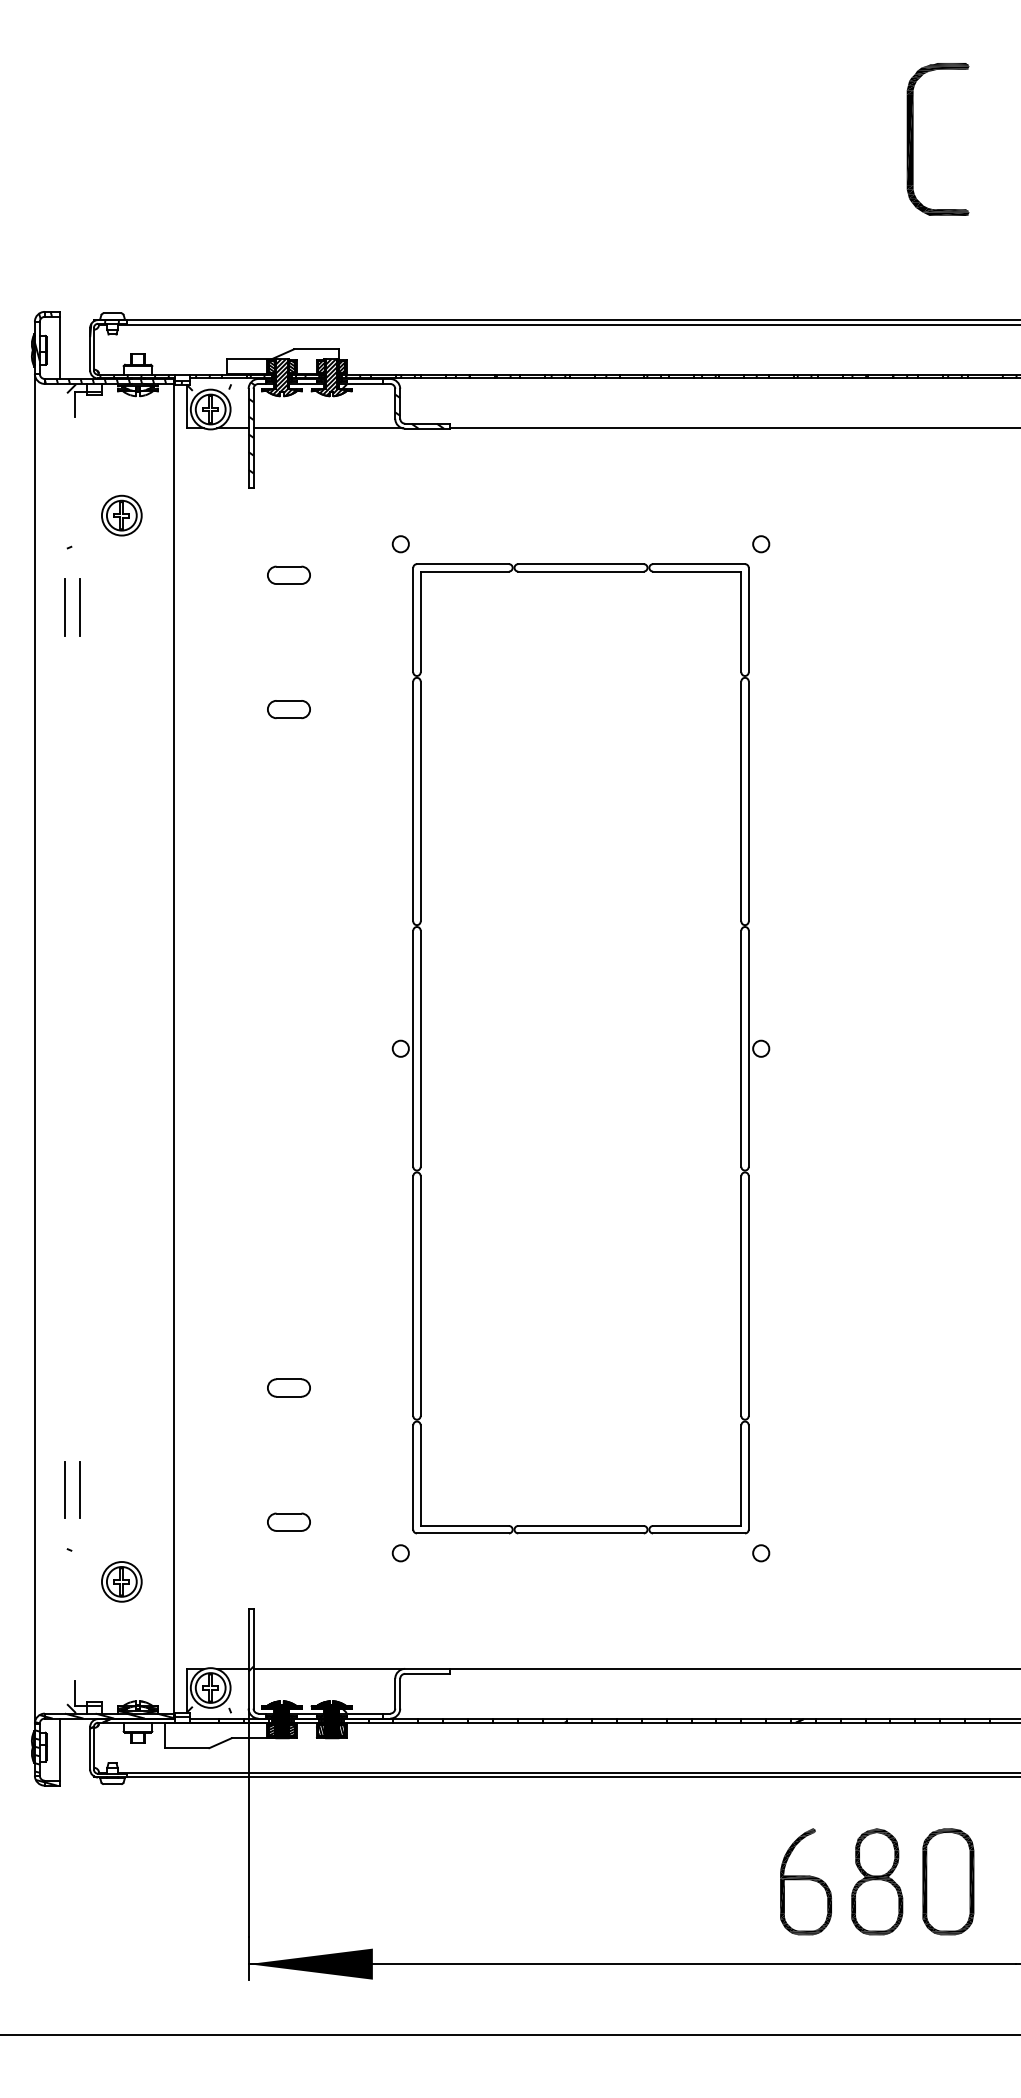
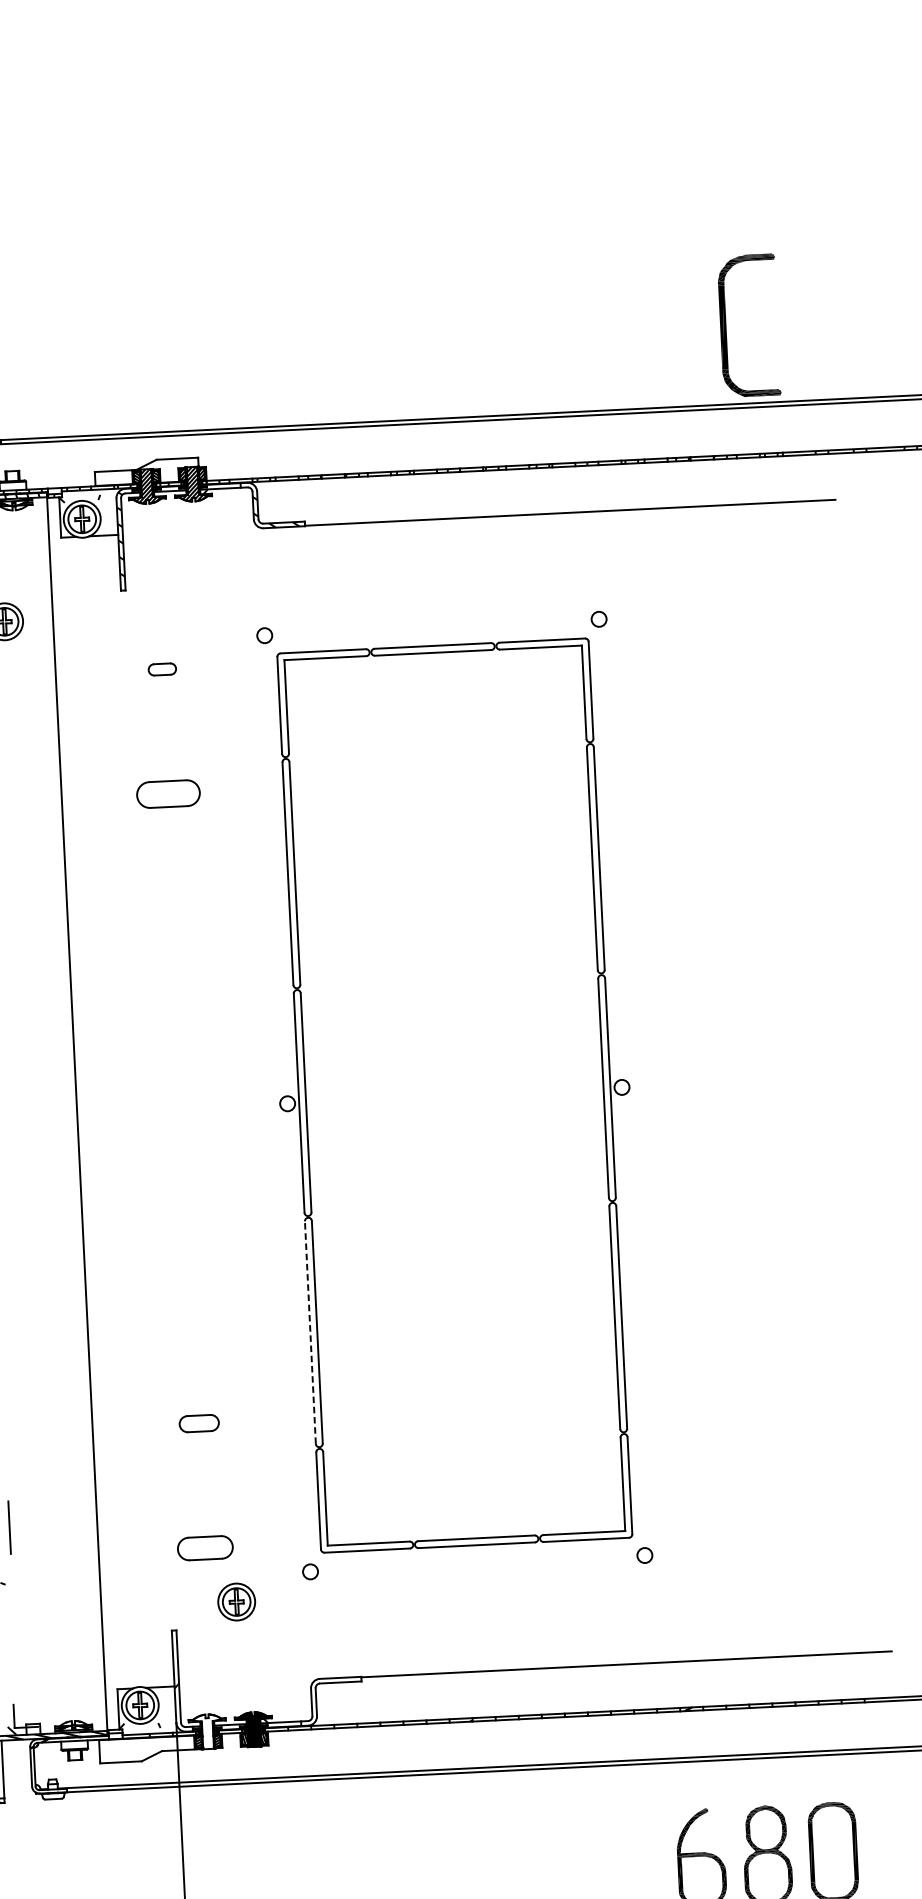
part: (913, 139) -> (726, 326), moved
line: (327, 428) -> (191, 531), removed
part: (288, 574) -> (161, 668), size x0.7
part: (288, 709) -> (168, 794), size x1.6
line: (413, 1296) -> (310, 1333), solid -> dashed
part: (288, 1521) -> (204, 1547), size x1.4
part: (121, 1581) -> (236, 1601), moved
line: (327, 1669) -> (247, 1683), removed
hatch: (281, 1719) -> (207, 1731), removed

